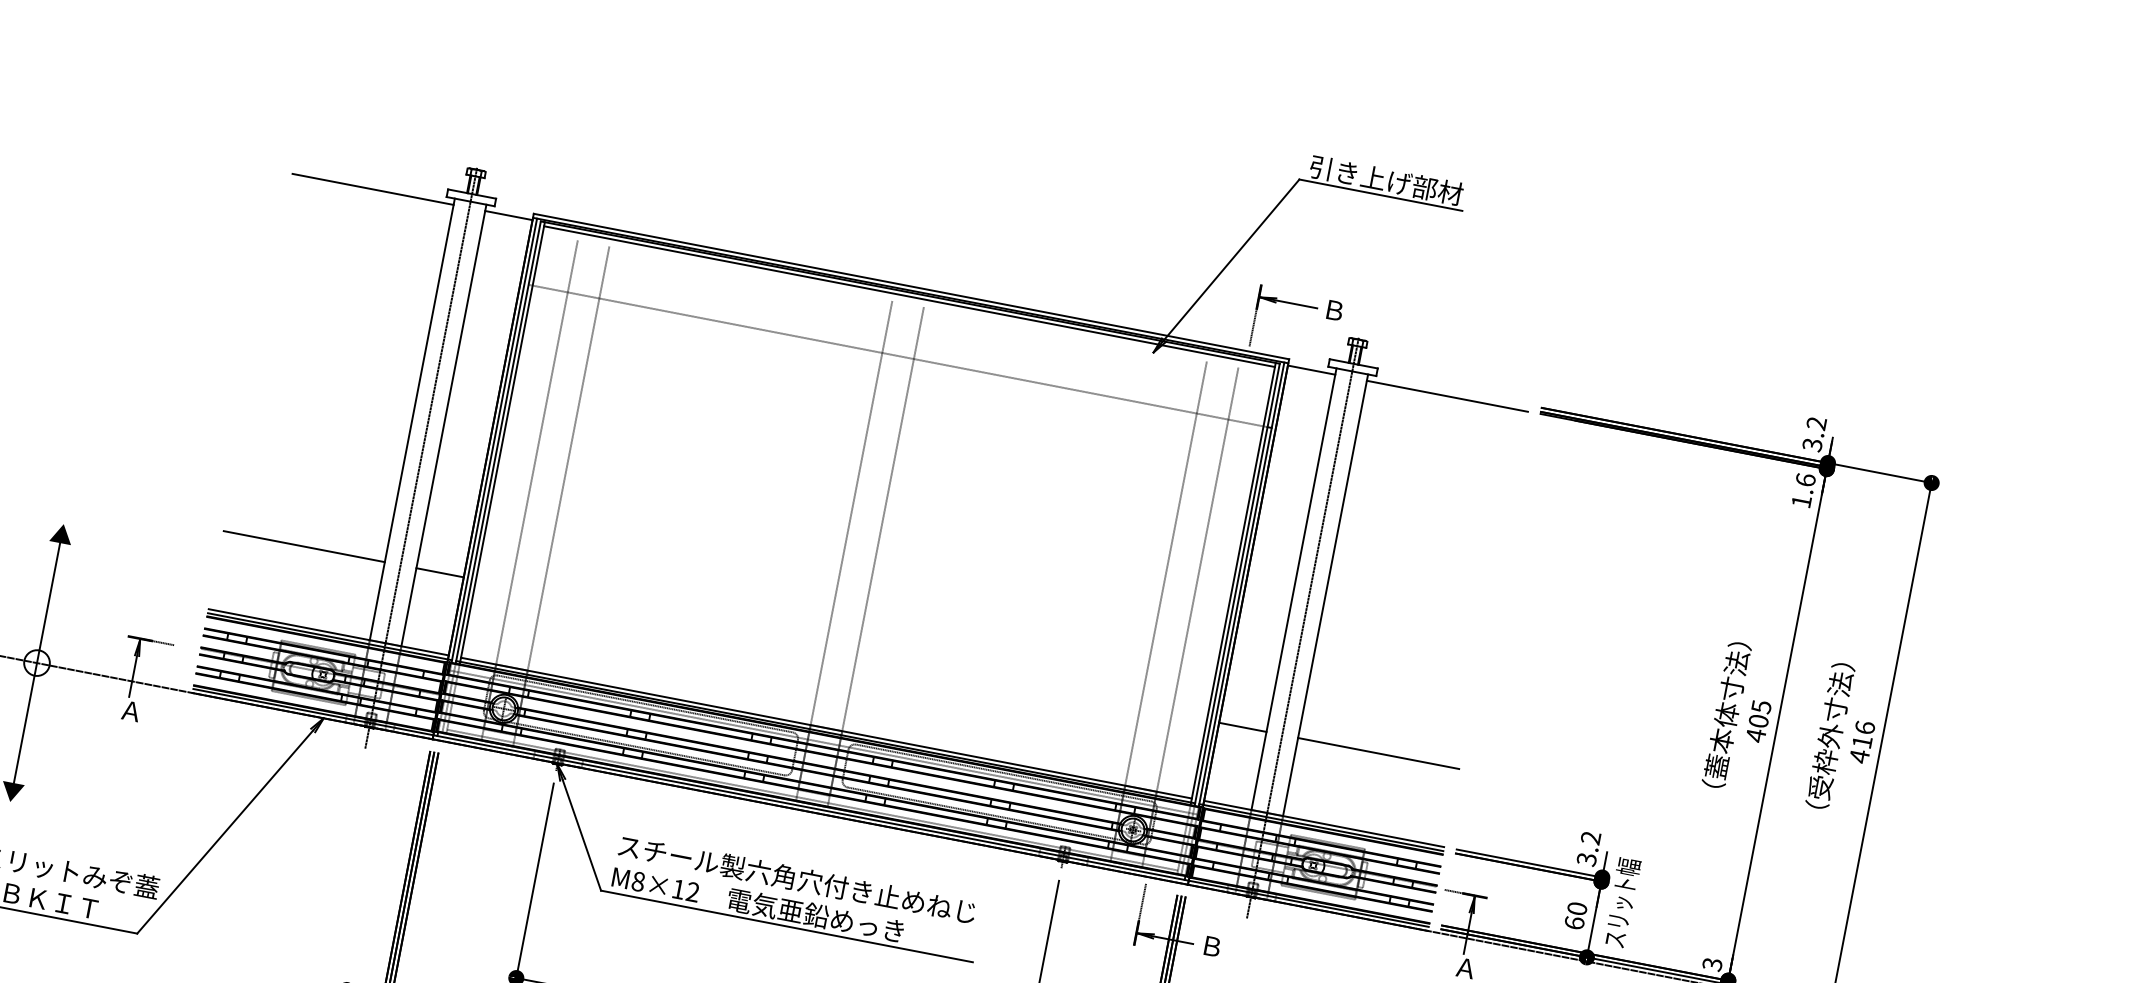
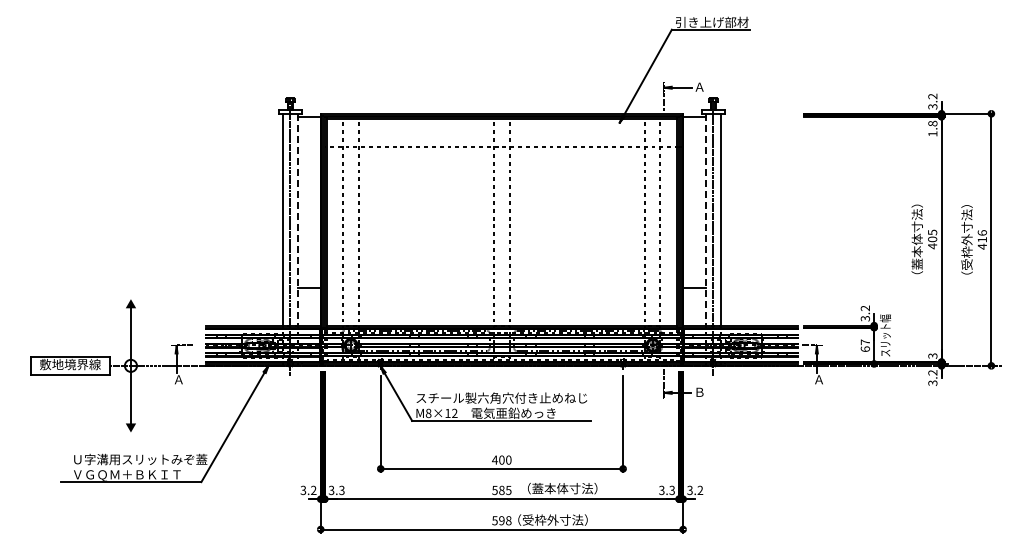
line: (371, 188) -> (243, 116), removed
text: (1334, 308) -> (699, 86), Ｂ -> Ａ
line: (1447, 395) -> (759, 116), removed
line: (444, 425) -> (298, 219), solid -> dashed
text: (1805, 479) -> (932, 123), 1.6 -> 1.8
line: (302, 546) -> (243, 288), removed
line: (1293, 588) -> (705, 219), solid -> dashed
line: (1378, 754) -> (759, 288), removed
text: (1575, 908) -> (864, 342), 60 -> 67

